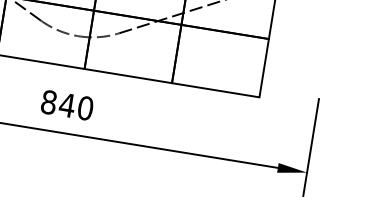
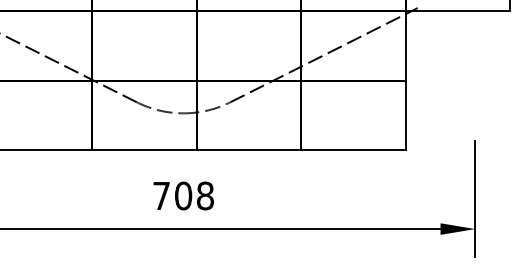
text: (67, 104) -> (183, 195), 840 -> 708

